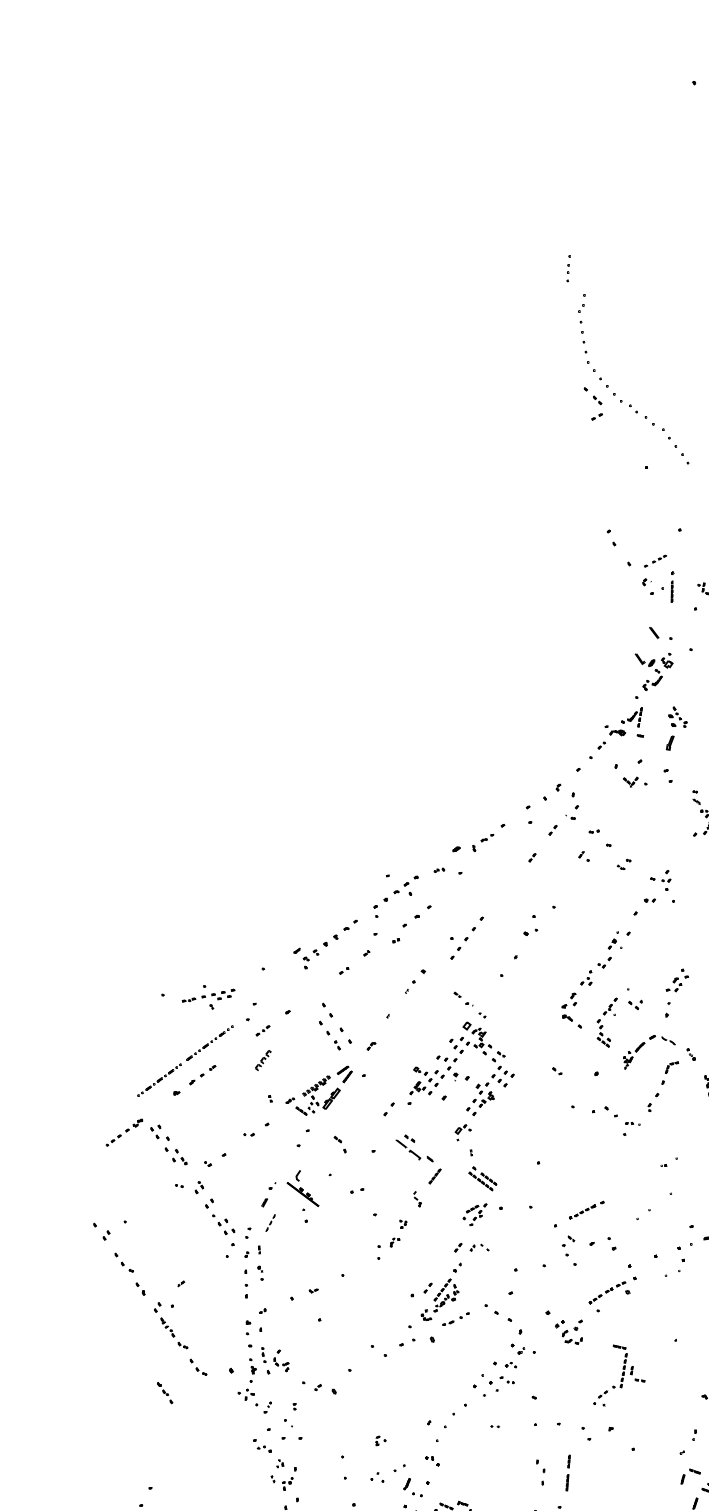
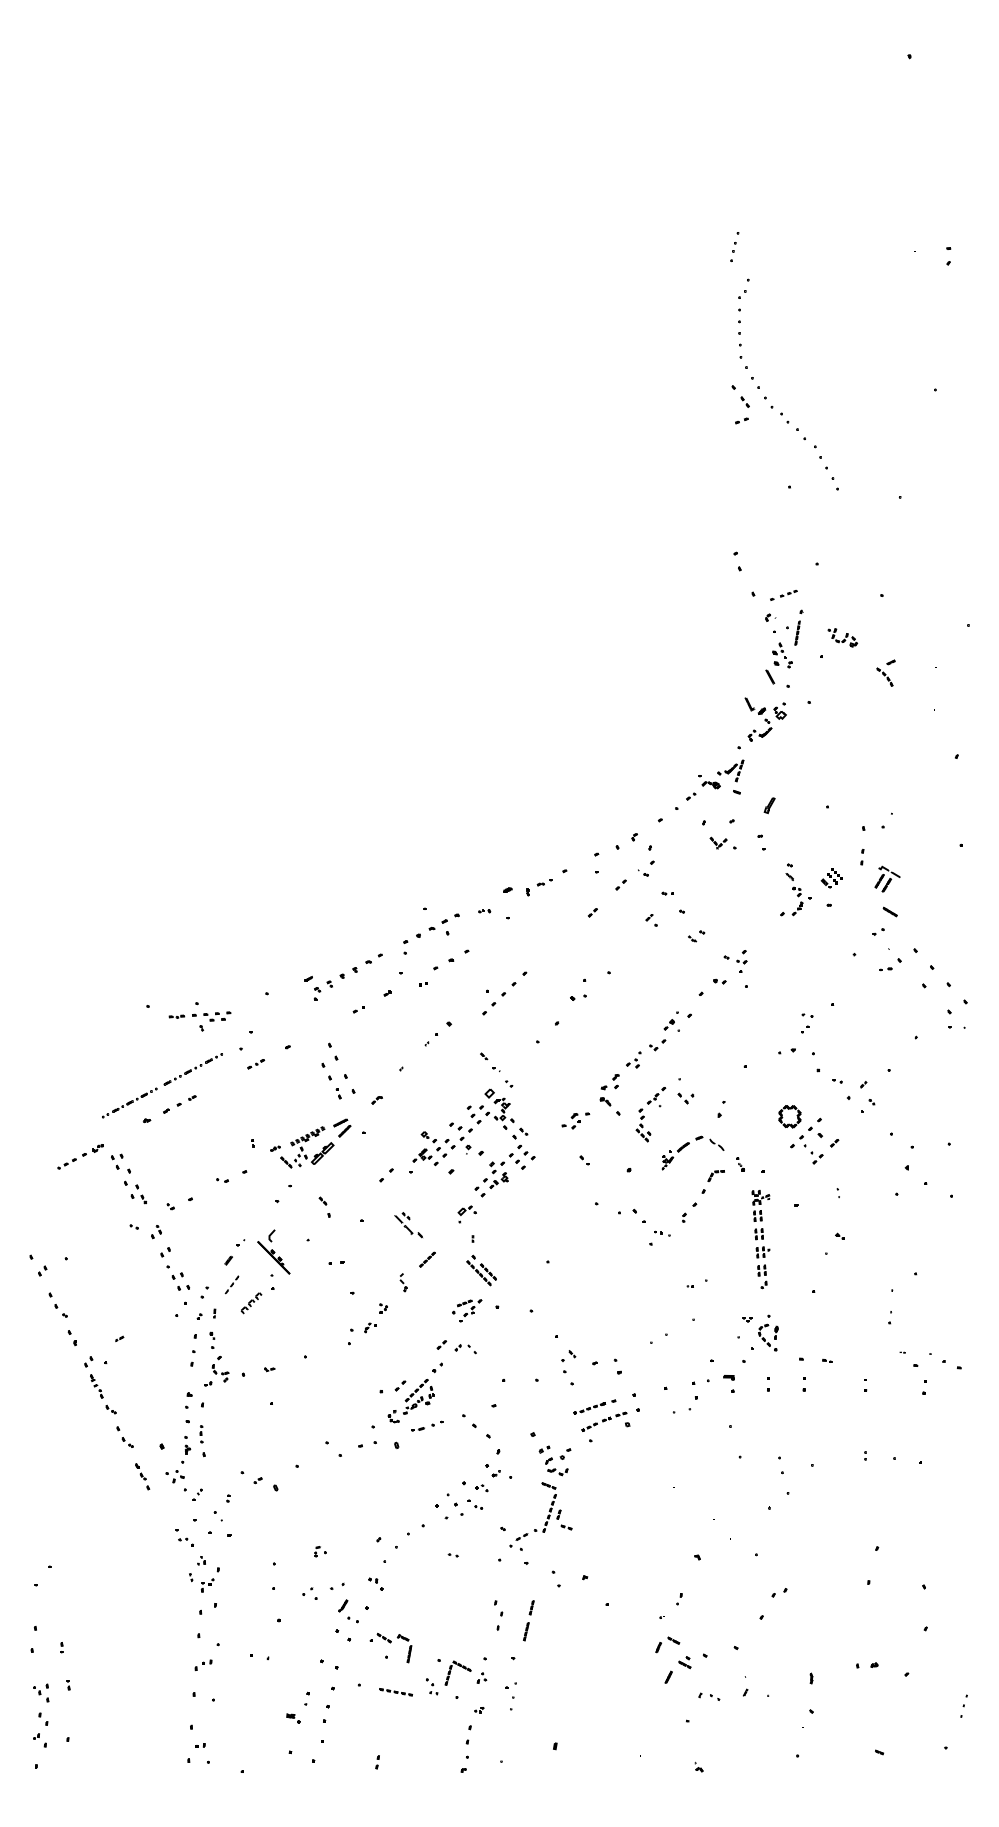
part: (677, 717) -> (782, 655), moved
part: (677, 984) -> (575, 1120), moved
part: (263, 1060) -> (251, 1303), moved
part: (414, 1149) -> (408, 1225), size x0.71
part: (586, 1209) -> (594, 1406), moved
part: (281, 1360) -> (220, 1368), moved
part: (621, 1375) -> (546, 1518), moved
part: (164, 1392) -> (142, 1476), moved

